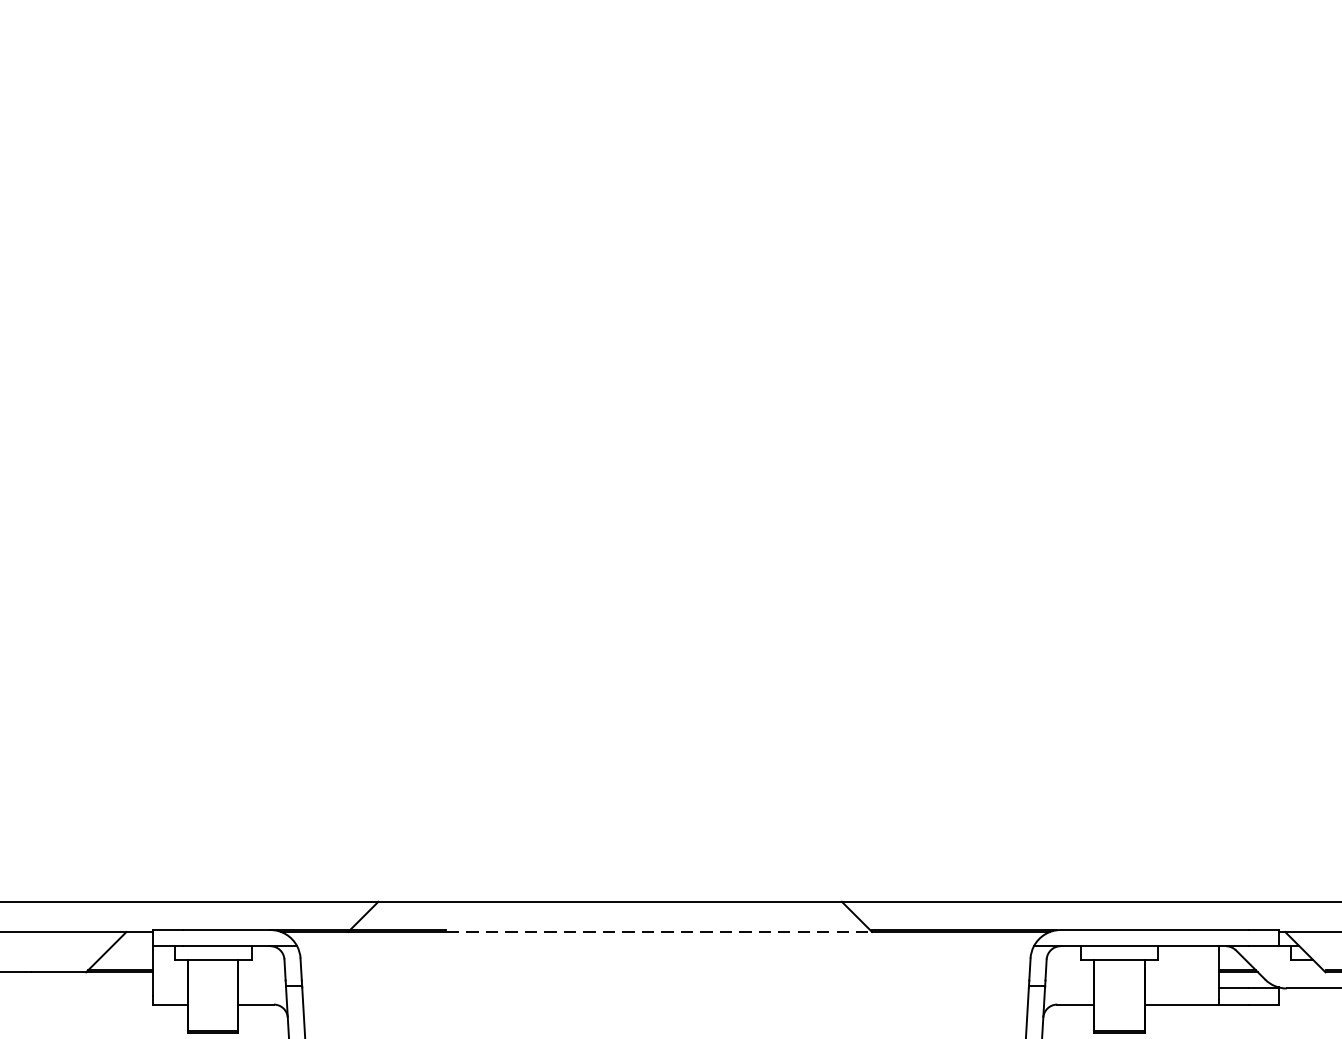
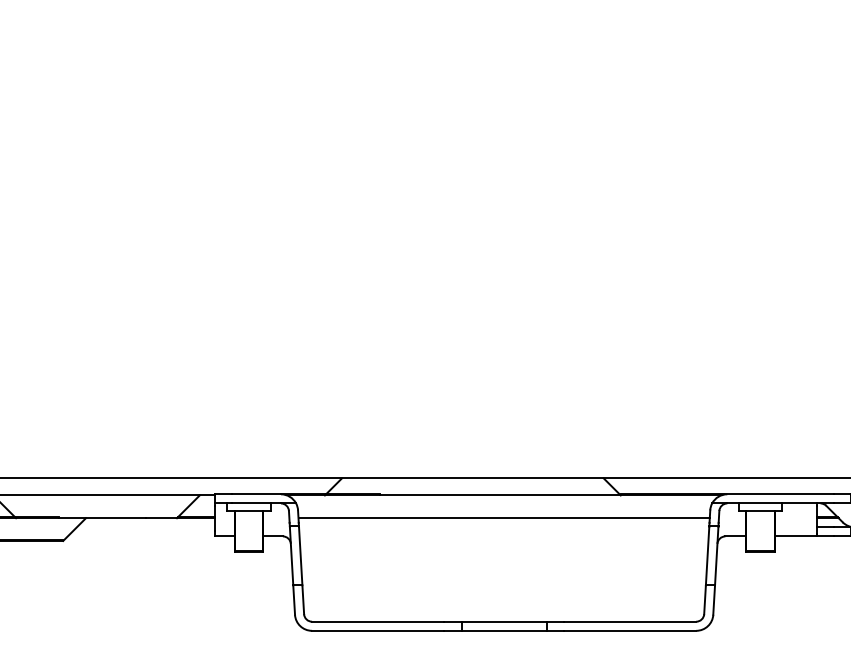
line: (657, 932) -> (499, 495), dashed -> solid
line: (664, 972) -> (503, 518), added

